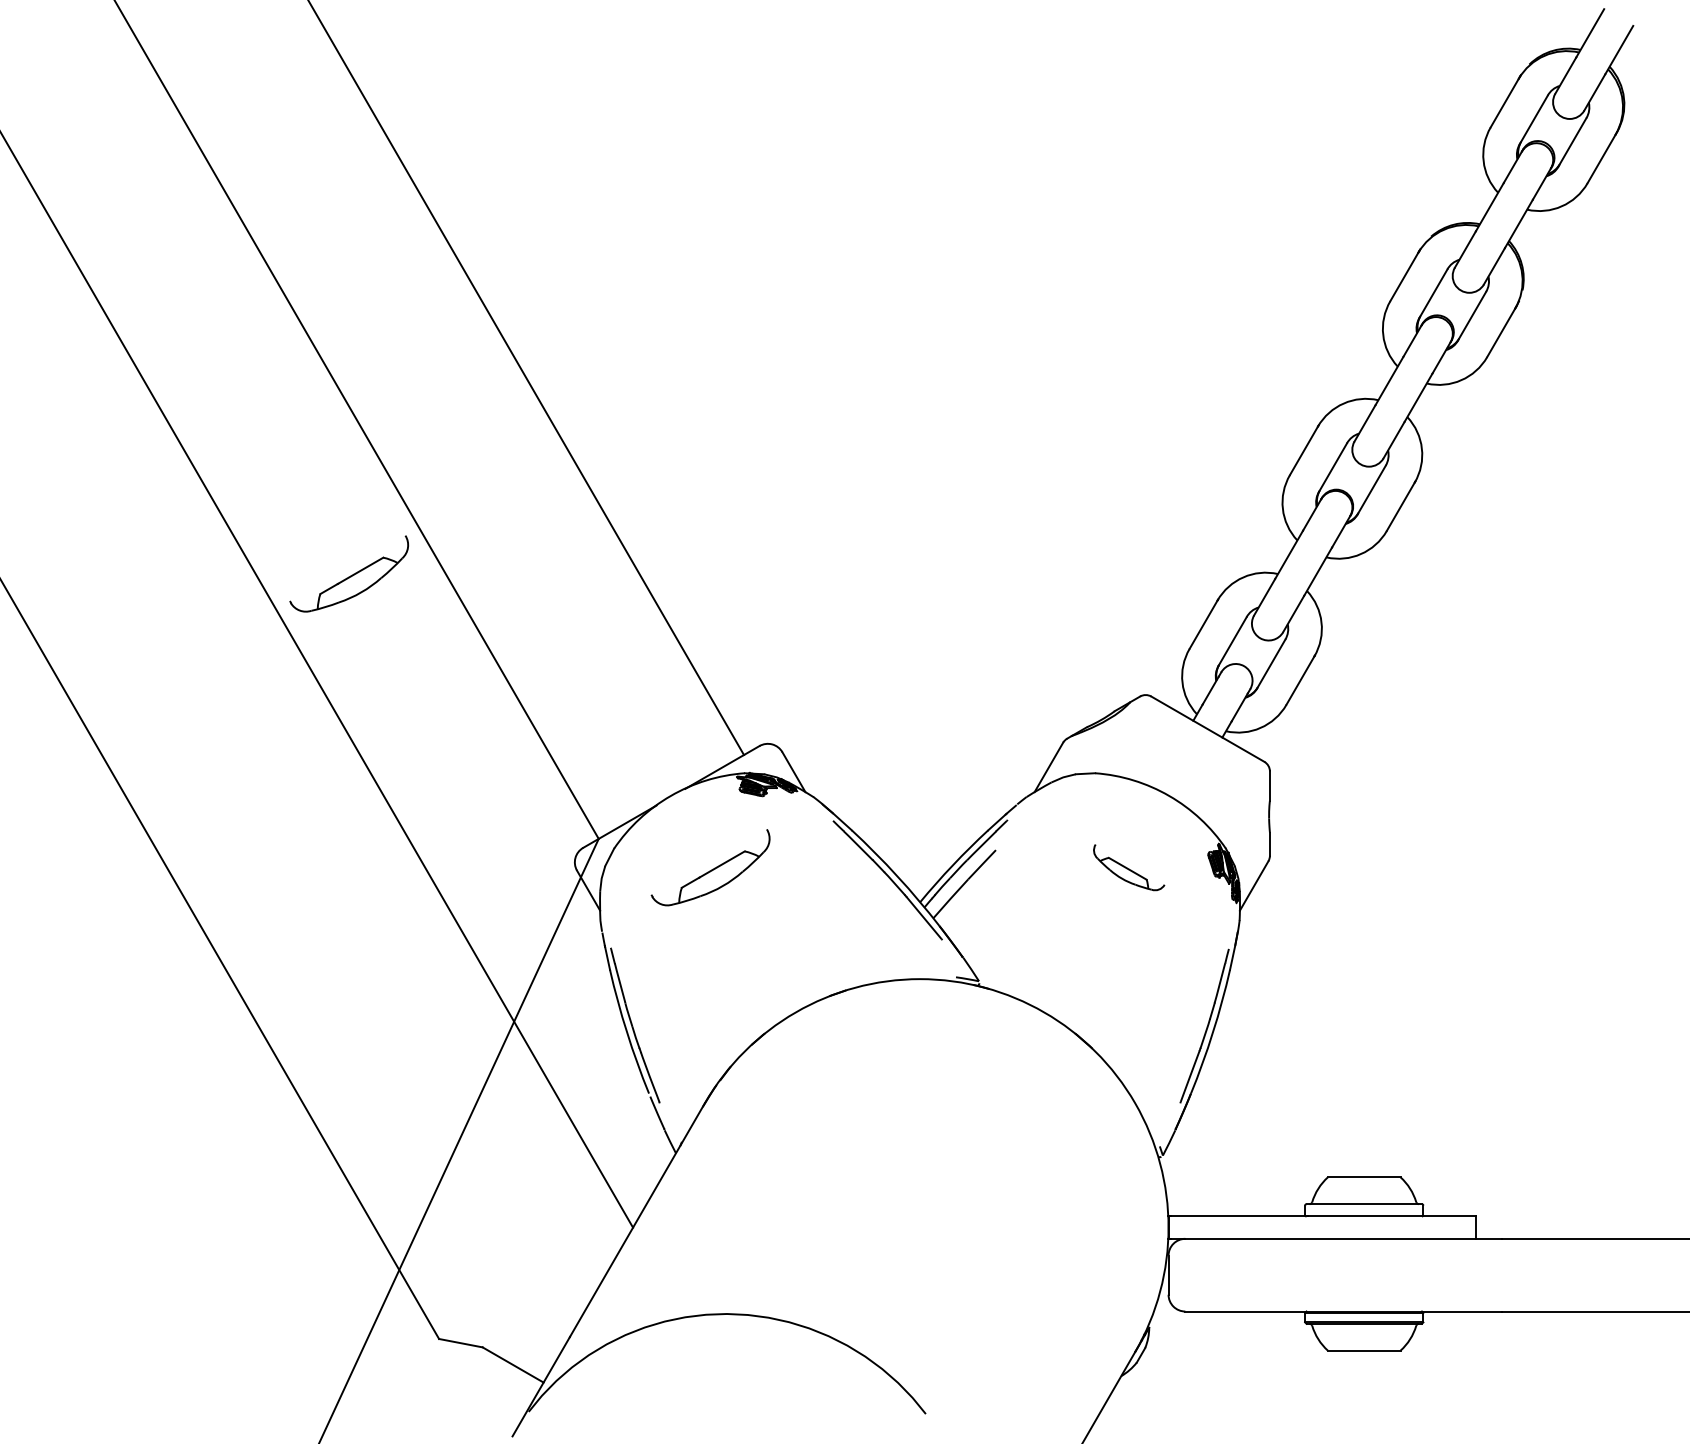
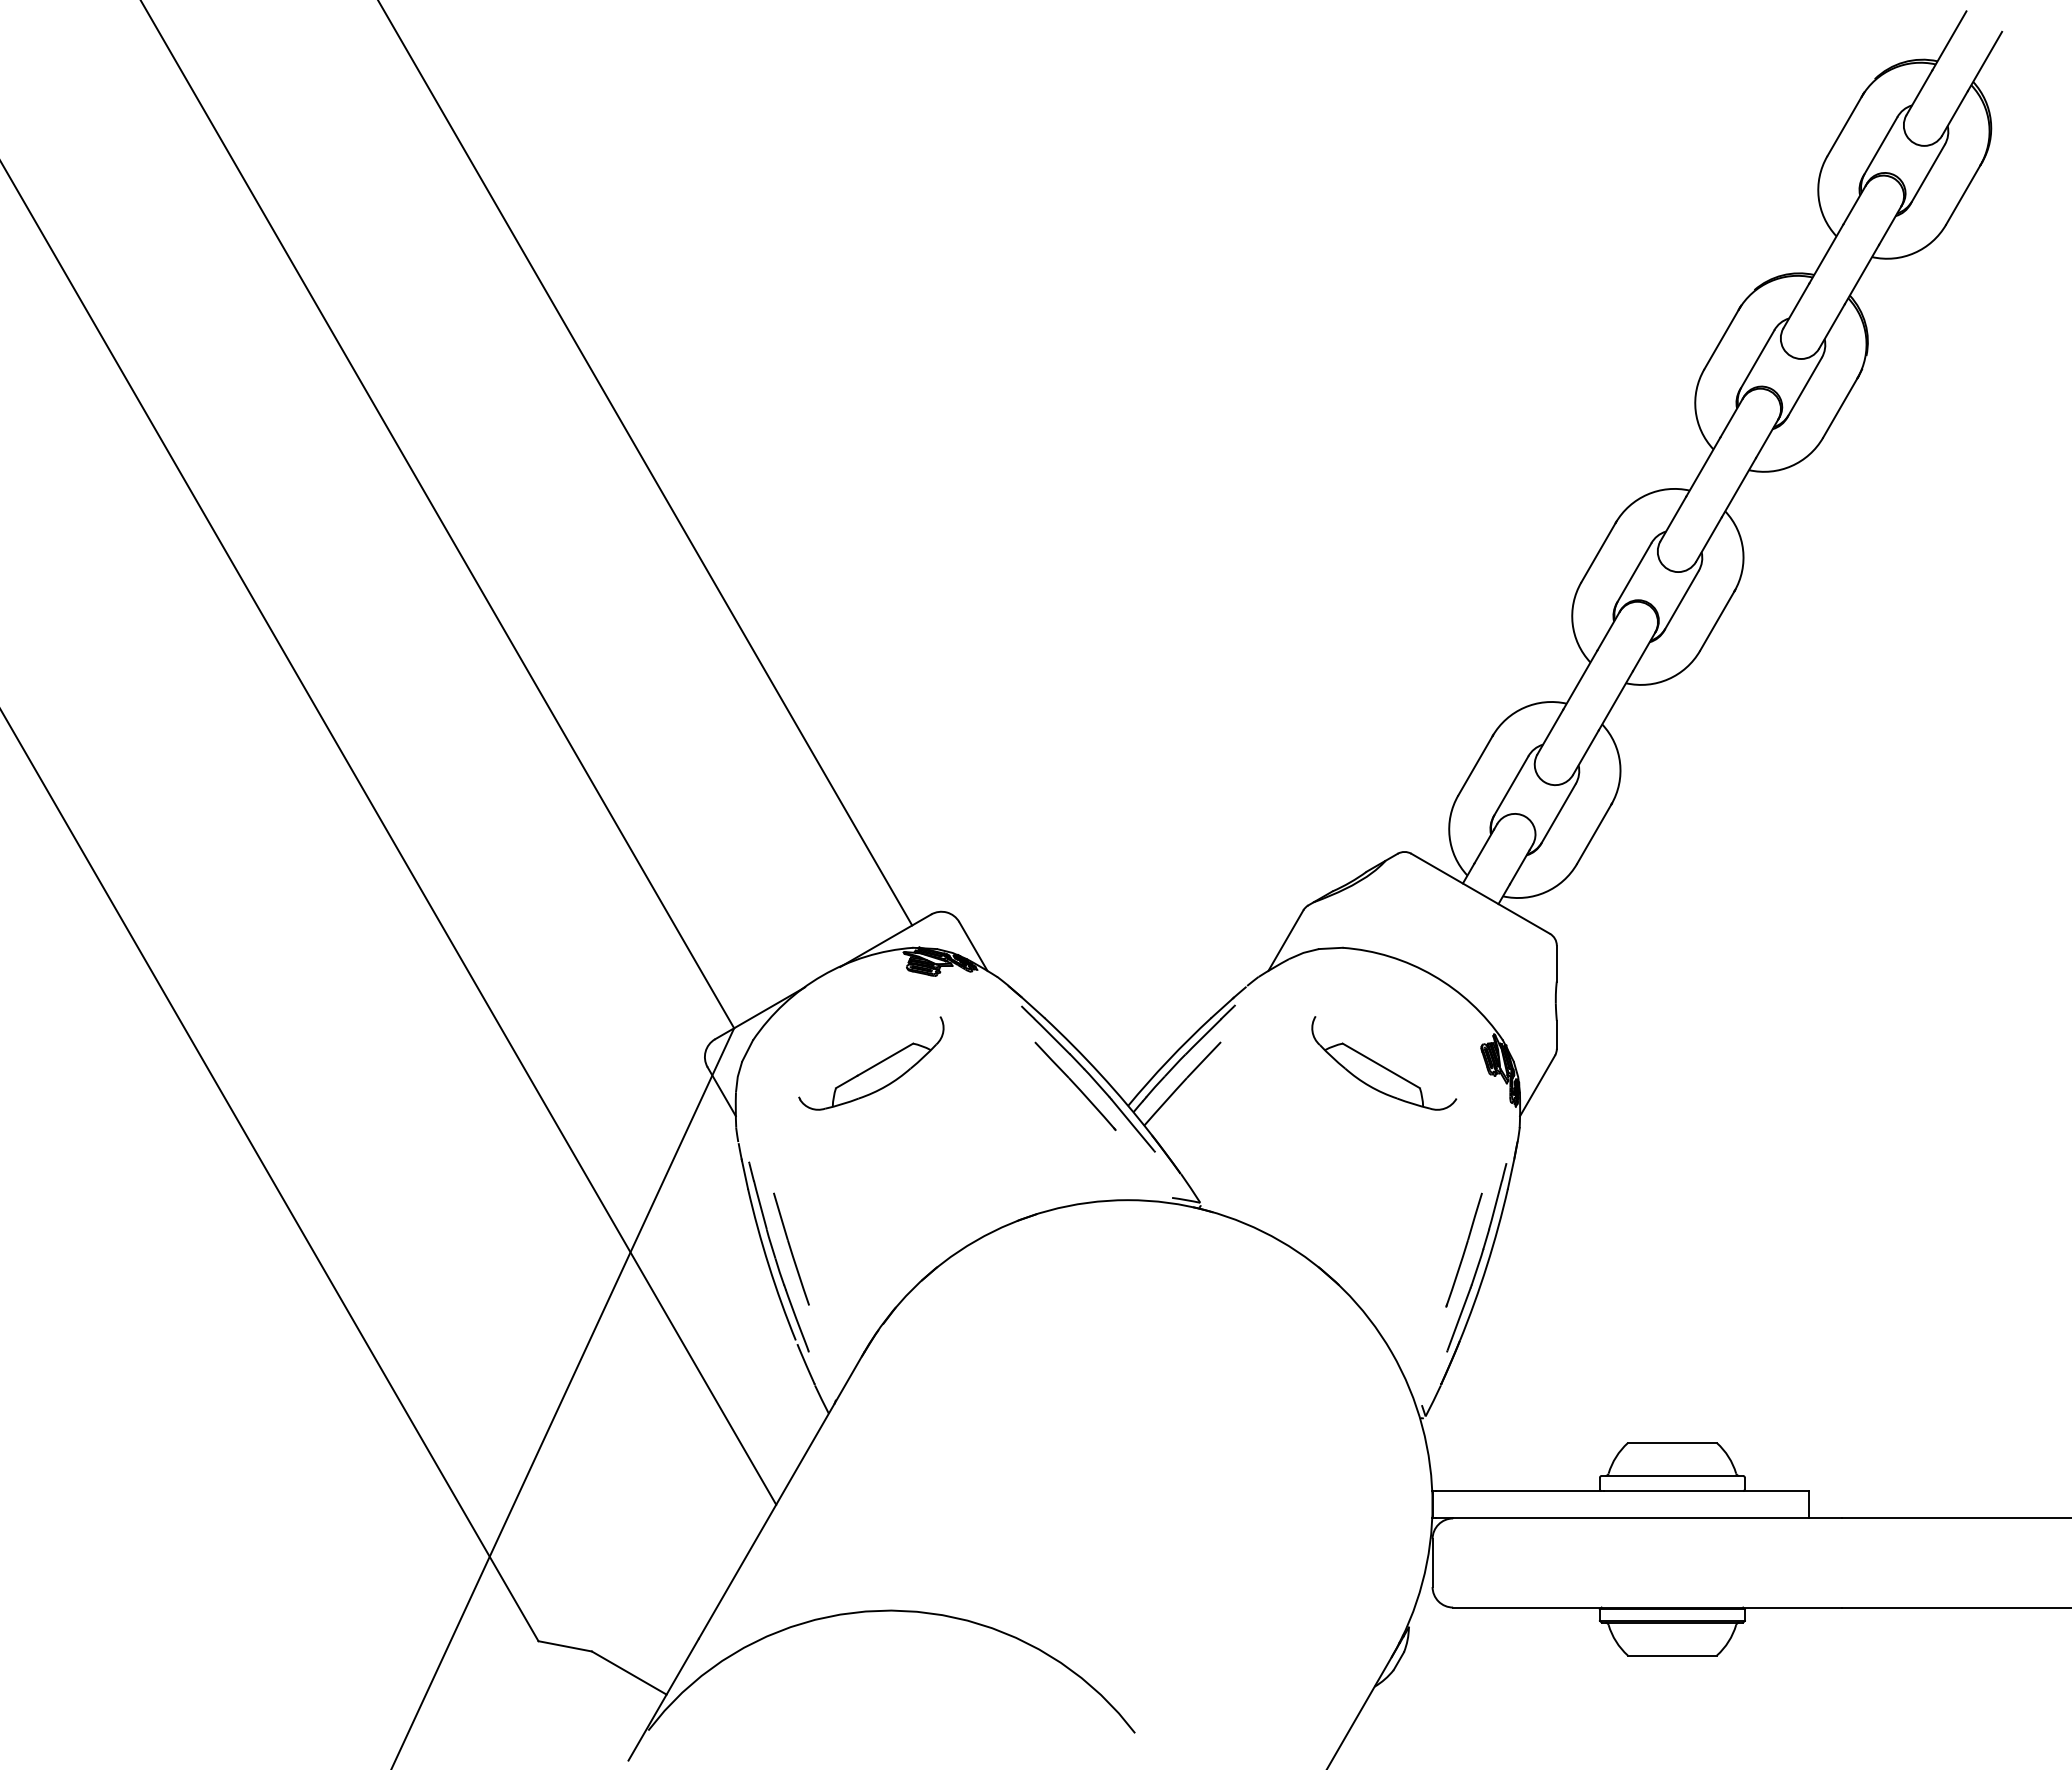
part: (349, 573) -> (428, 703), removed
part: (1129, 867) -> (1384, 1063), size x1.67
part: (877, 886) -> (1075, 1086), added
line: (645, 1018) -> (791, 1248), added
line: (1194, 1019) -> (1464, 1249), added

